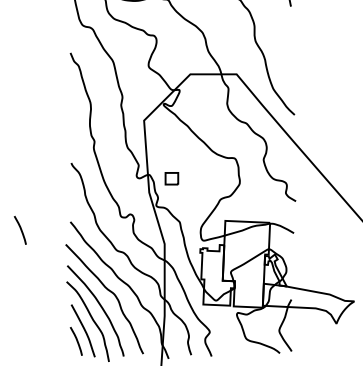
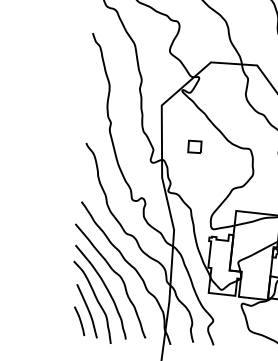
part: (171, 178) -> (194, 146), moved
curve: (20, 230) -> (31, 206), removed

